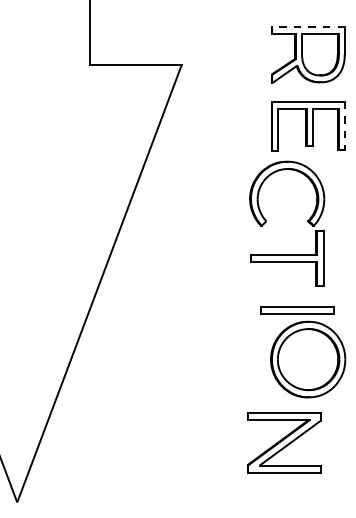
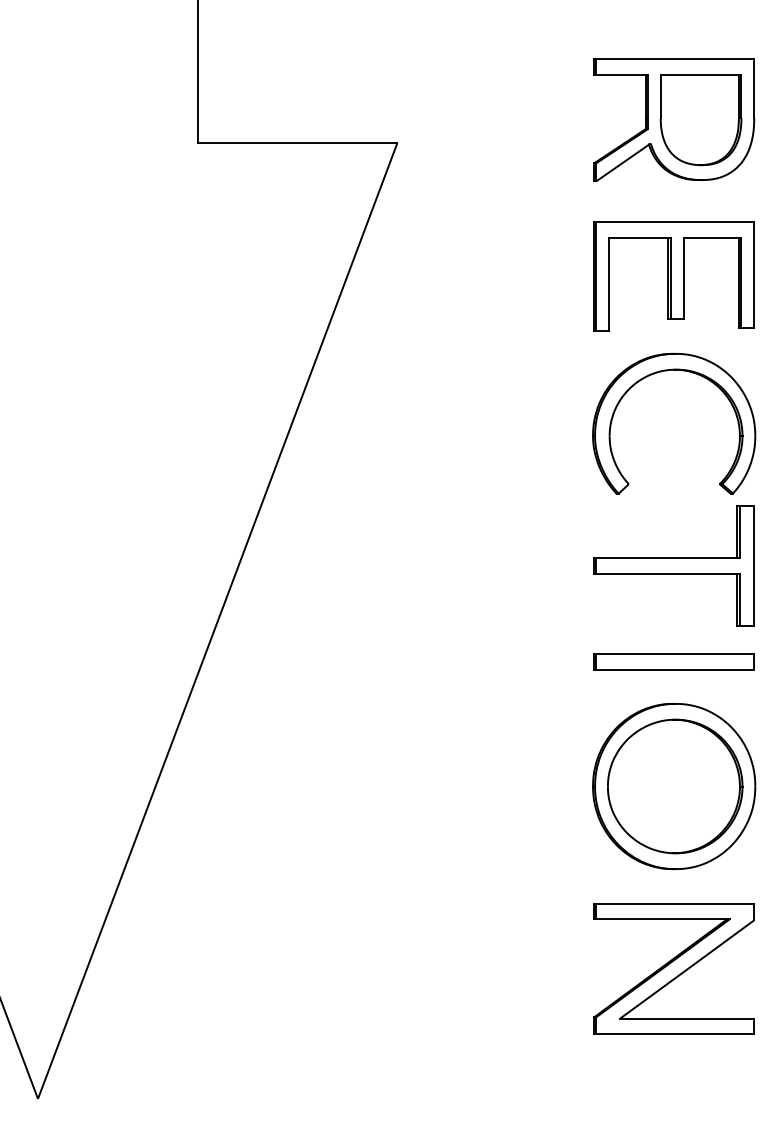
line: (308, 26) -> (674, 58), dashed -> solid
line: (344, 126) -> (753, 276), dashed -> solid
part: (307, 222) -> (718, 486), moved
part: (297, 310) -> (674, 661), moved
part: (284, 442) -> (674, 967), moved

